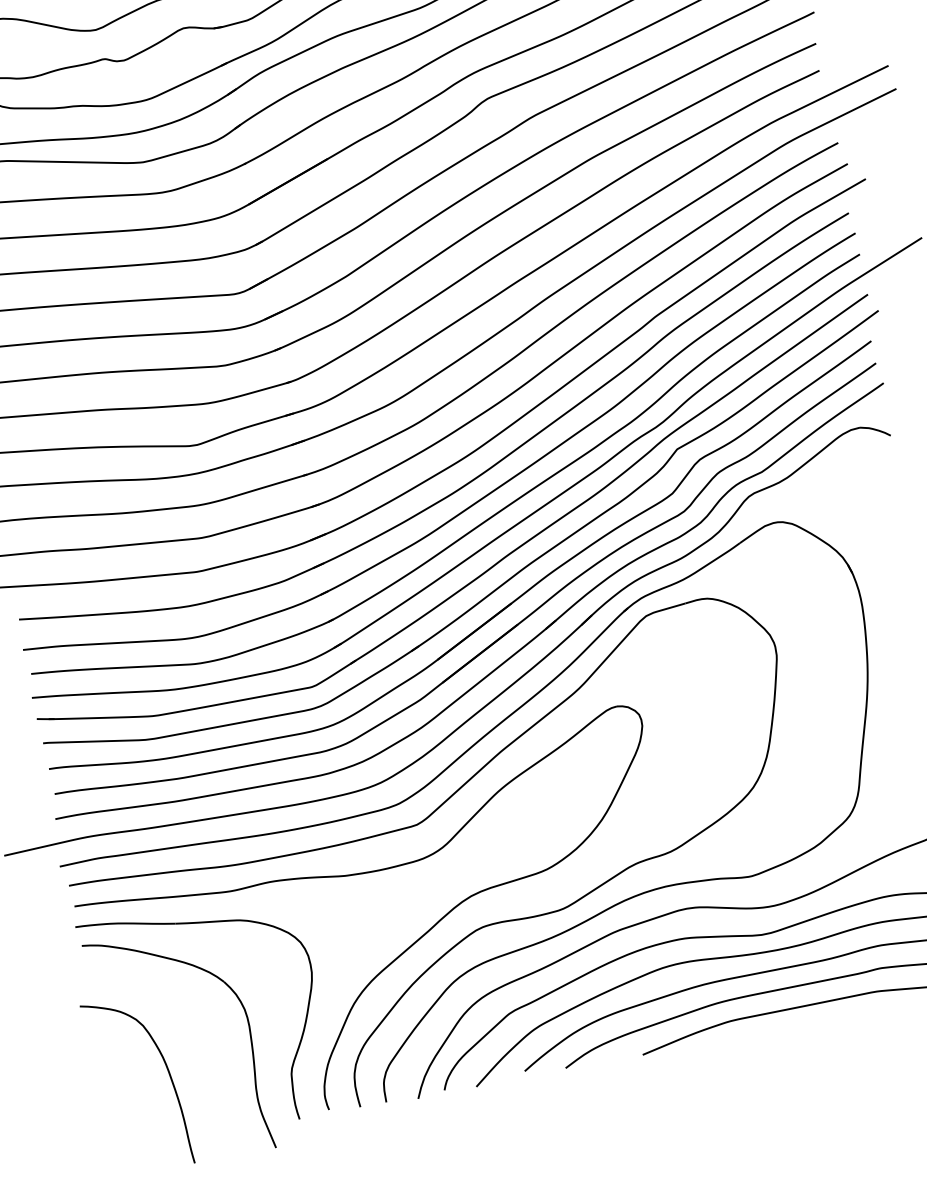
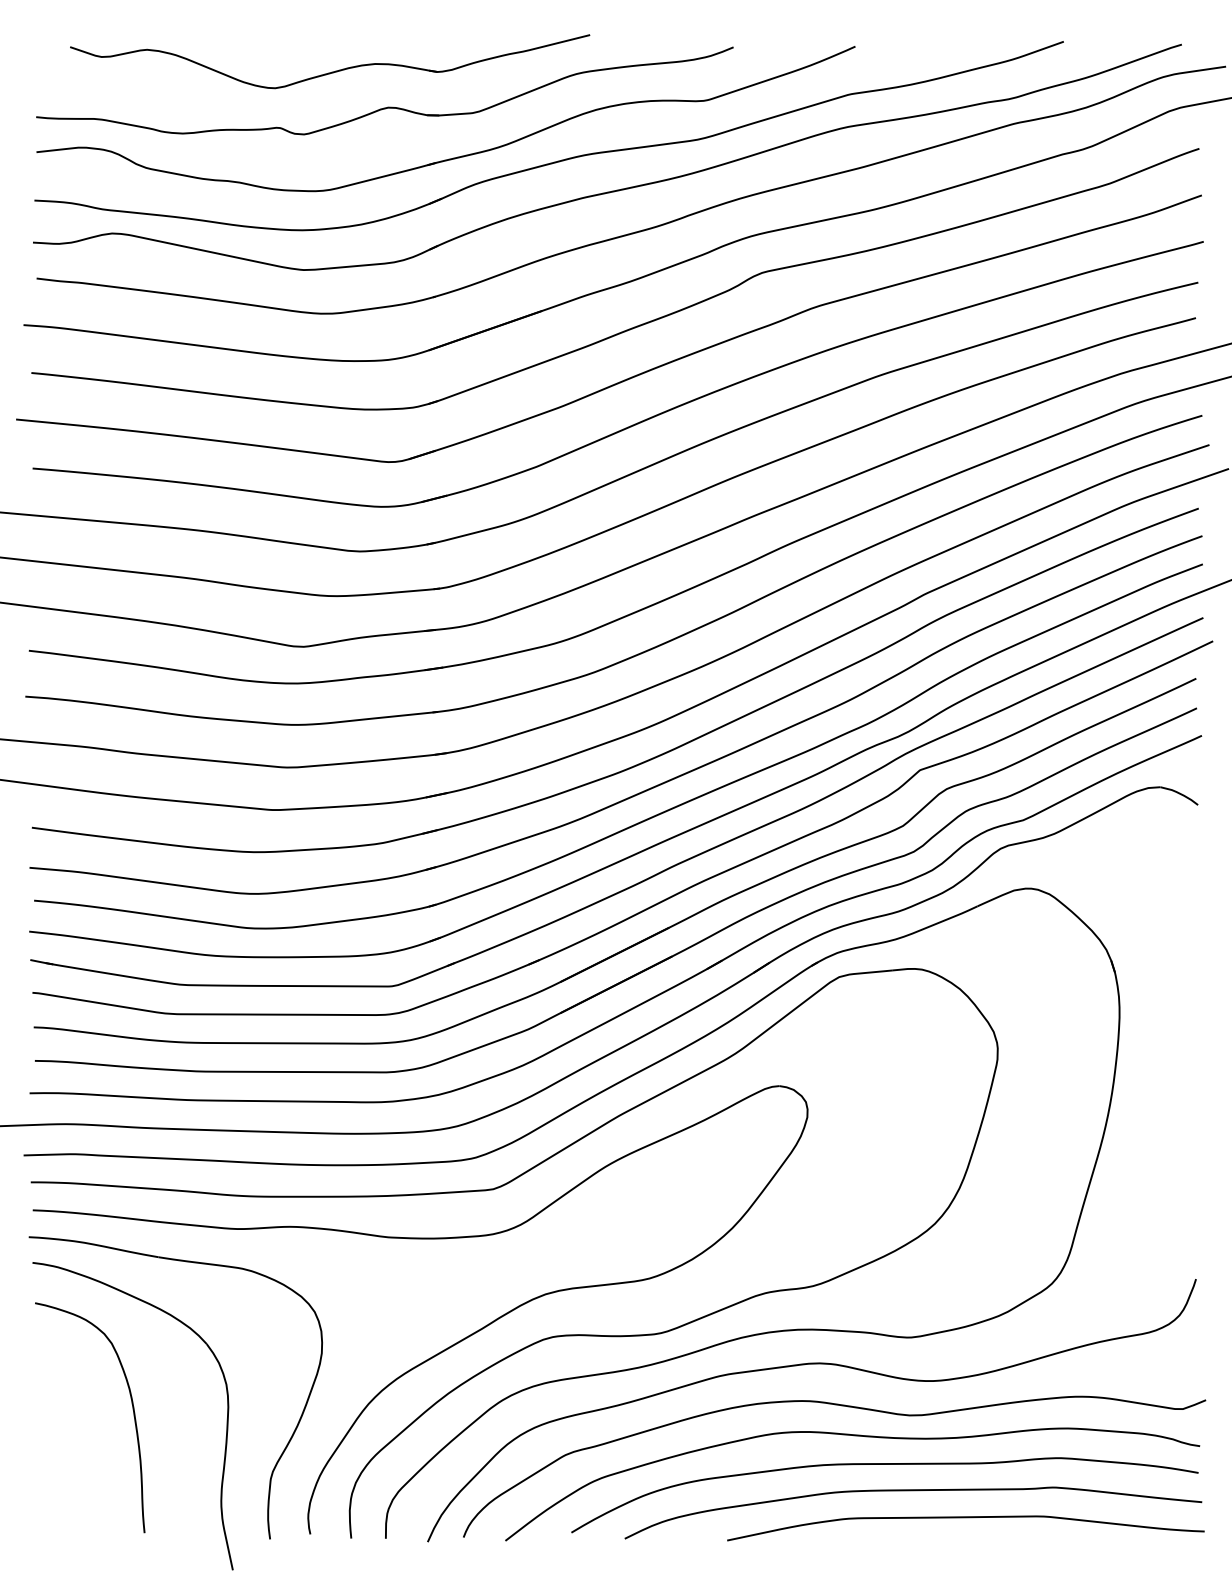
curve: (168, 1072) -> (132, 1409), moved

